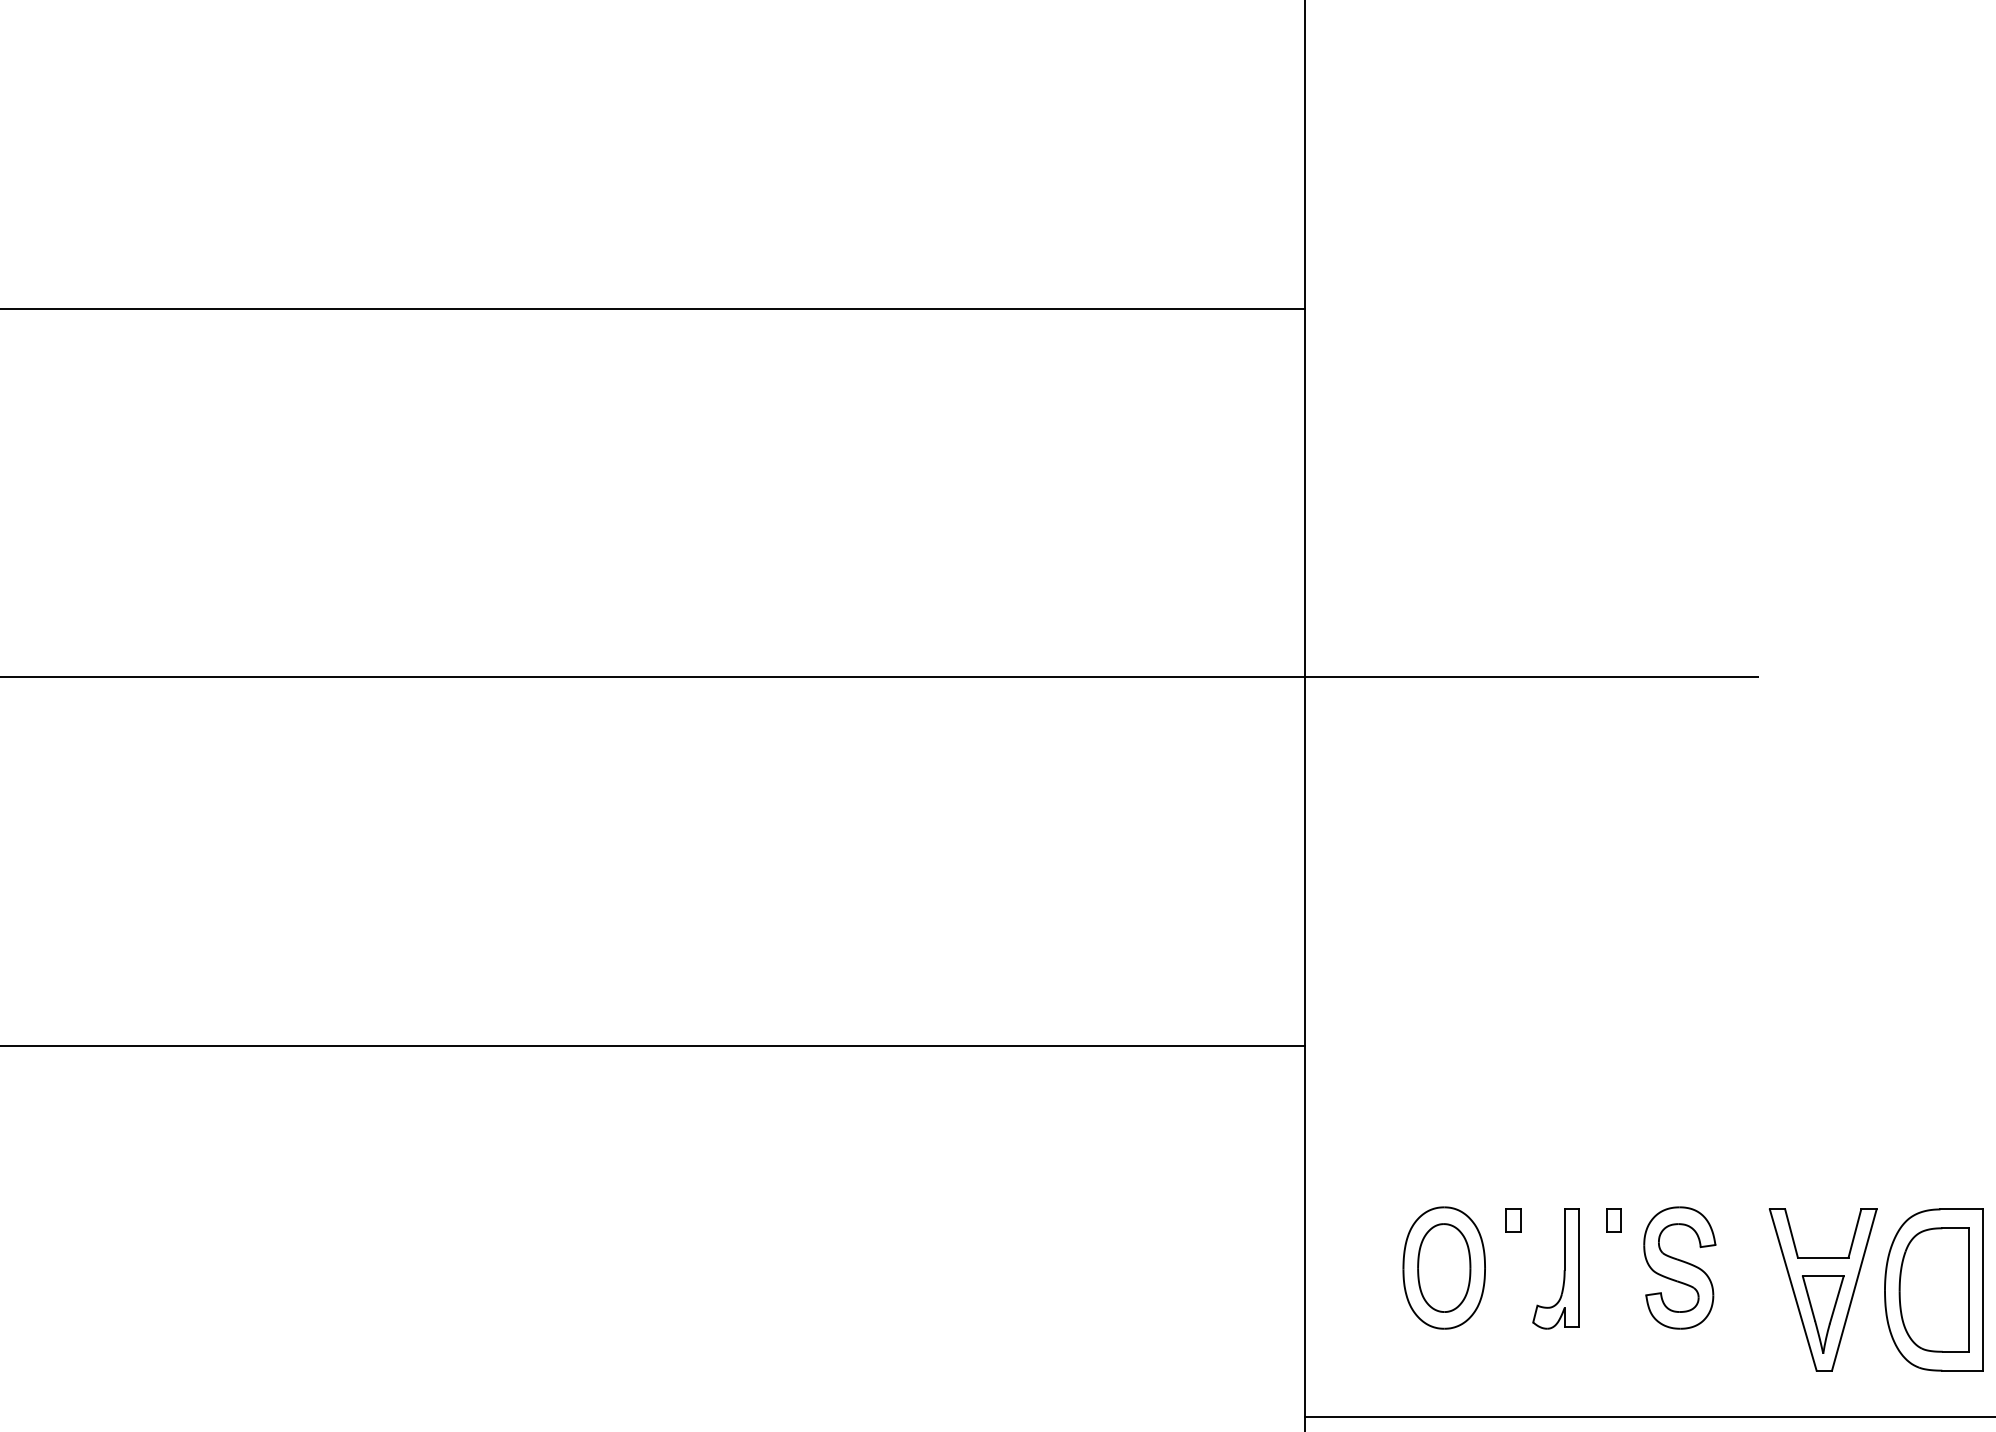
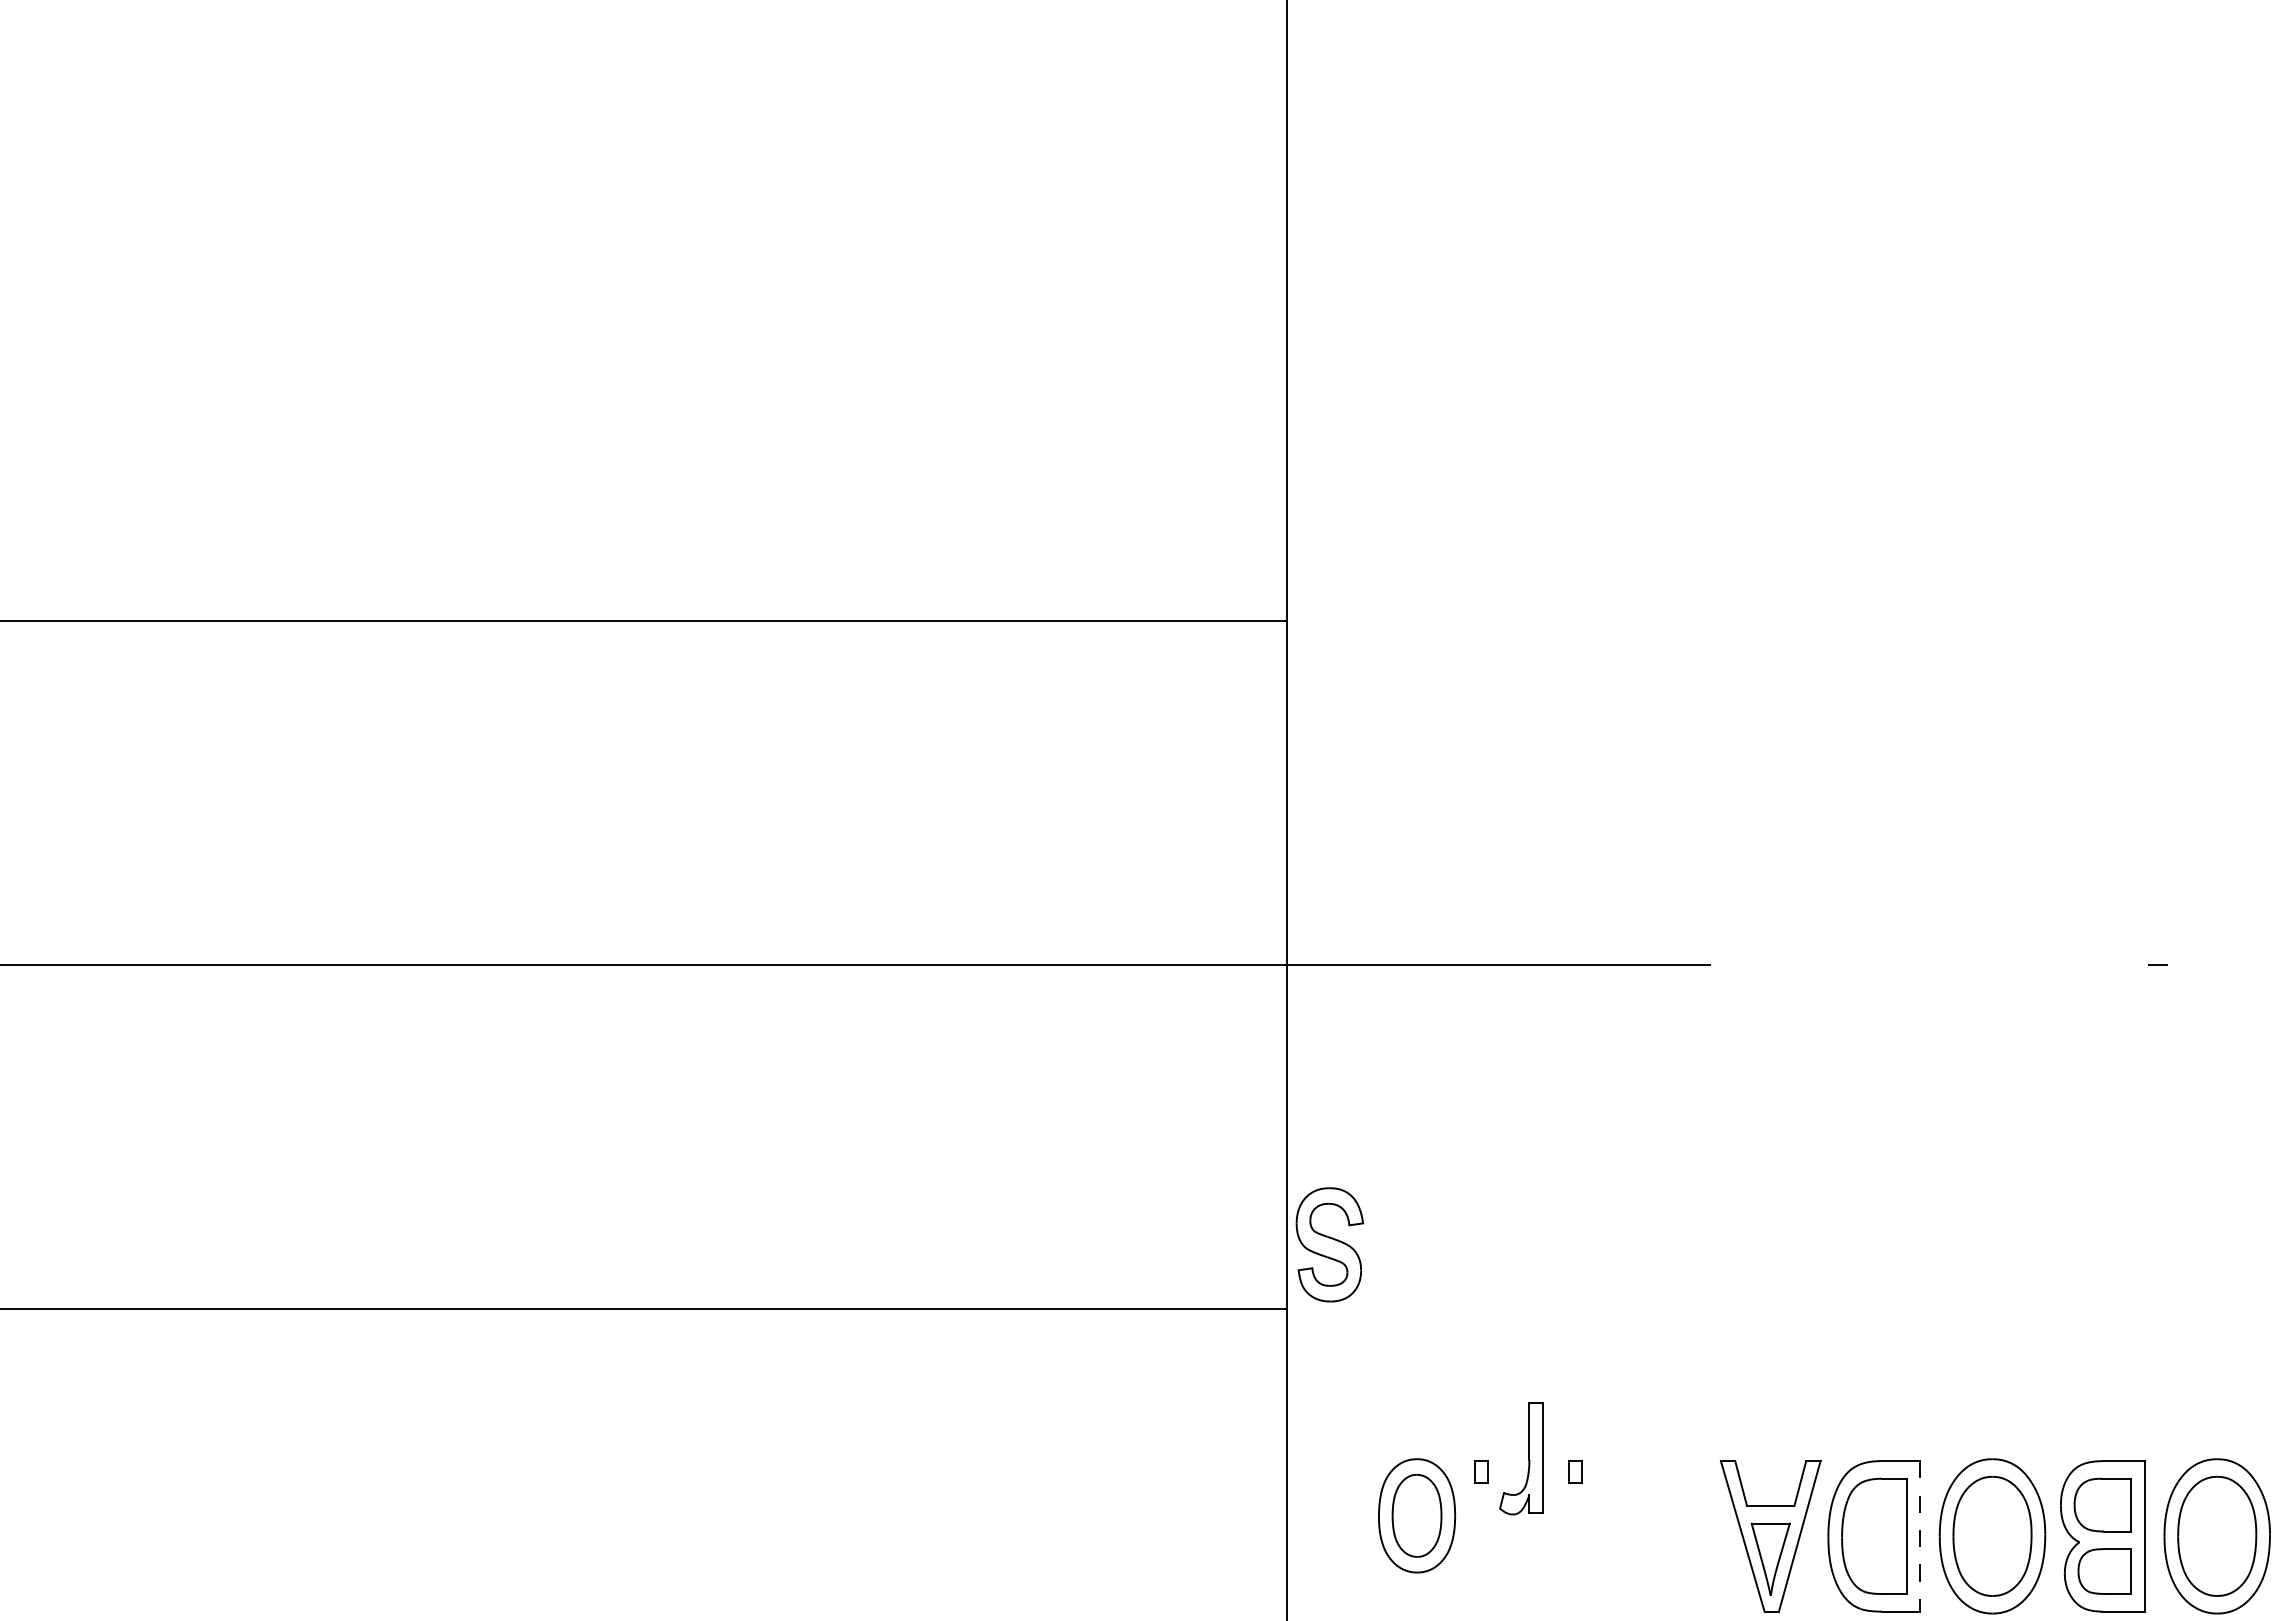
part: (1679, 1267) -> (1329, 1244), moved
part: (1563, 1268) -> (1528, 1458), moved
line: (1983, 1290) -> (1920, 1536), solid -> dashed

